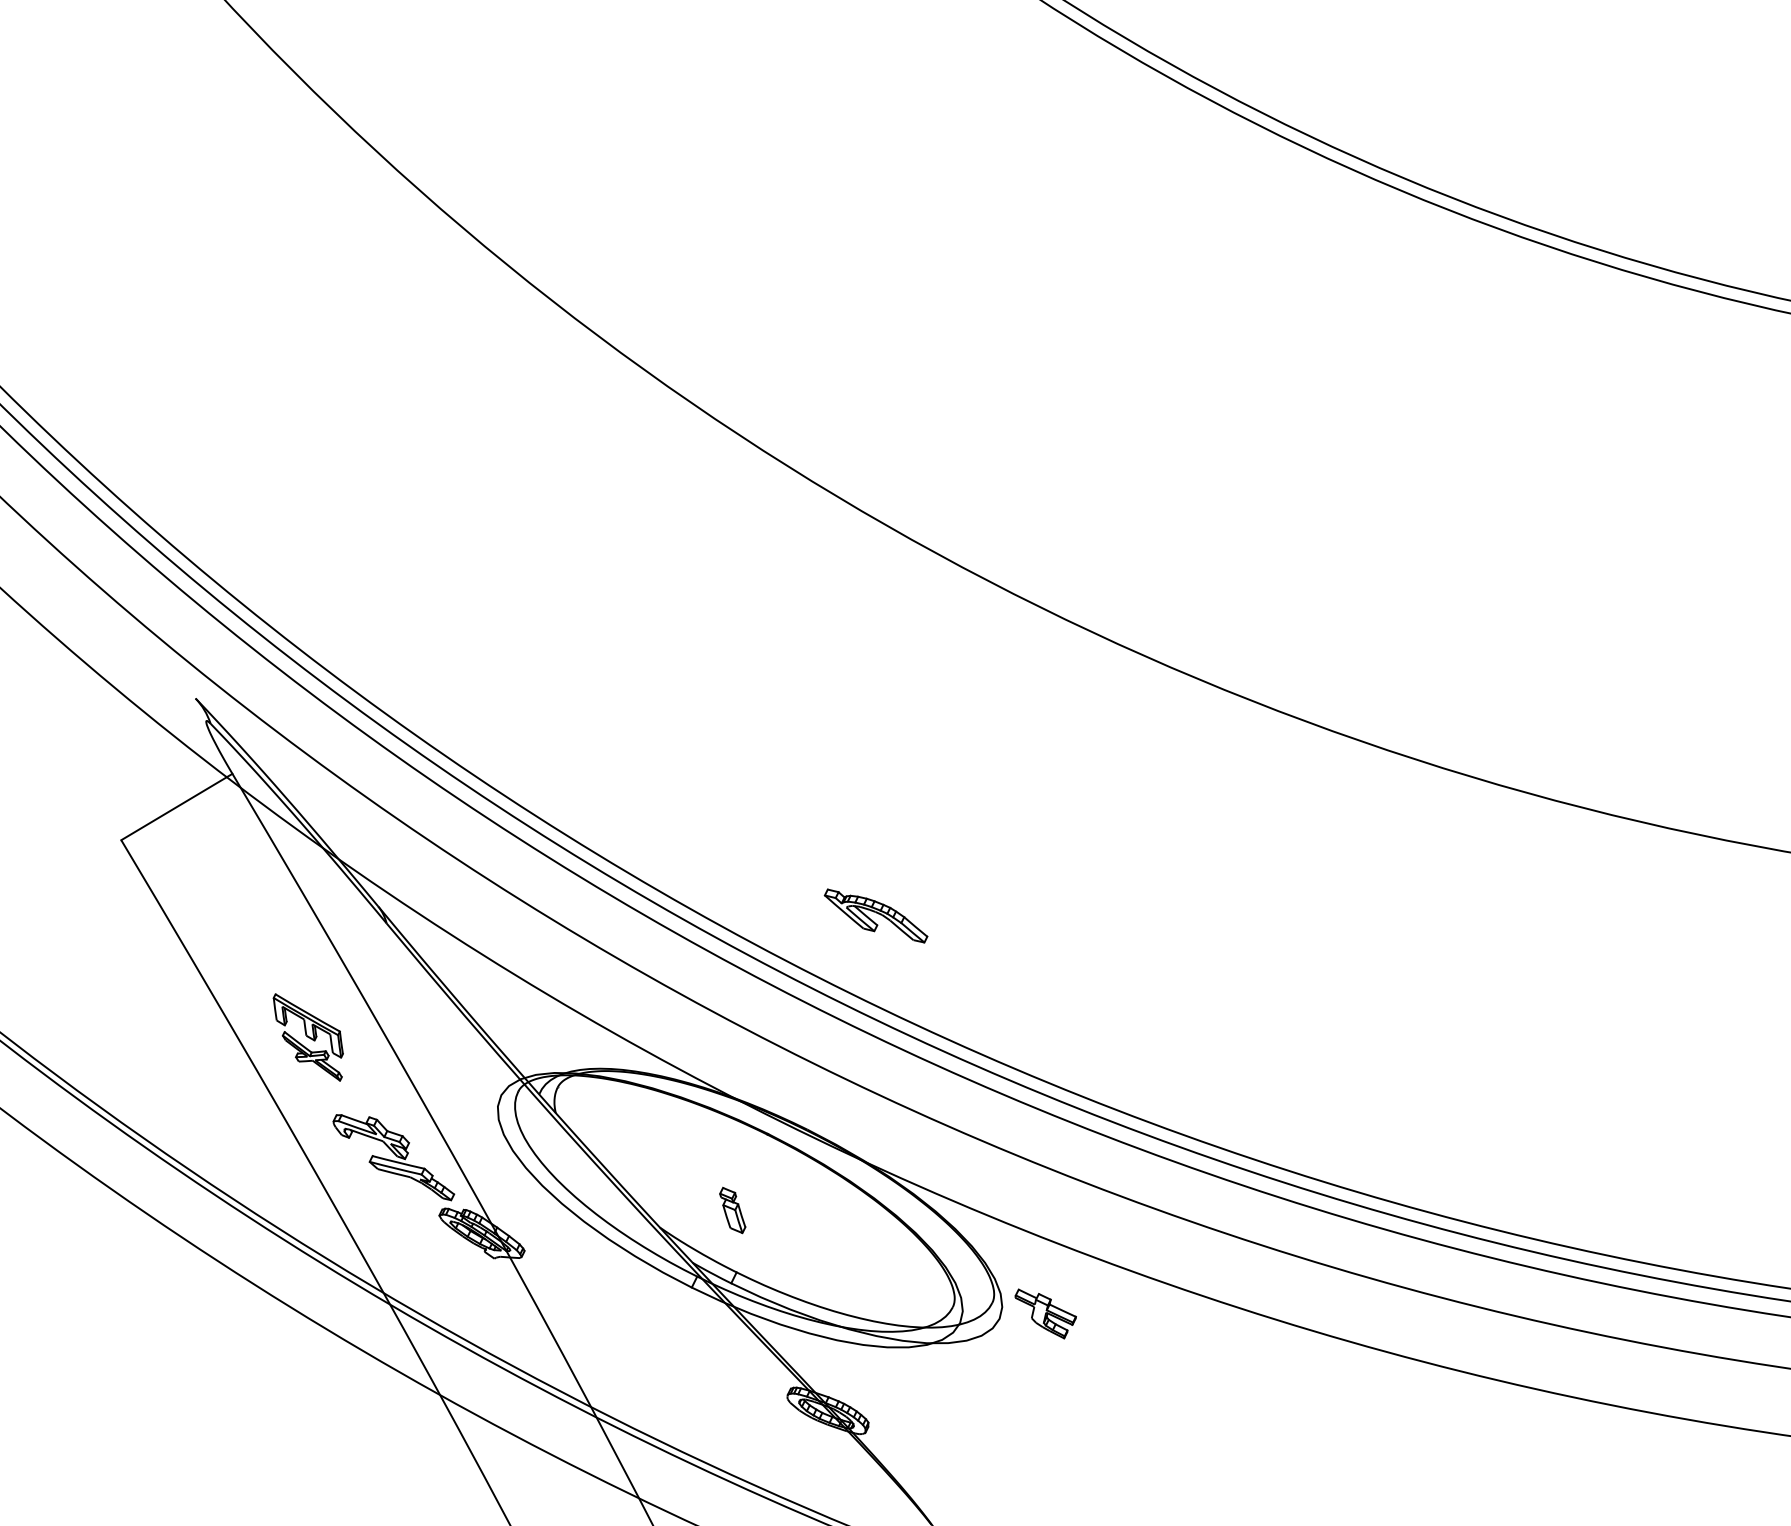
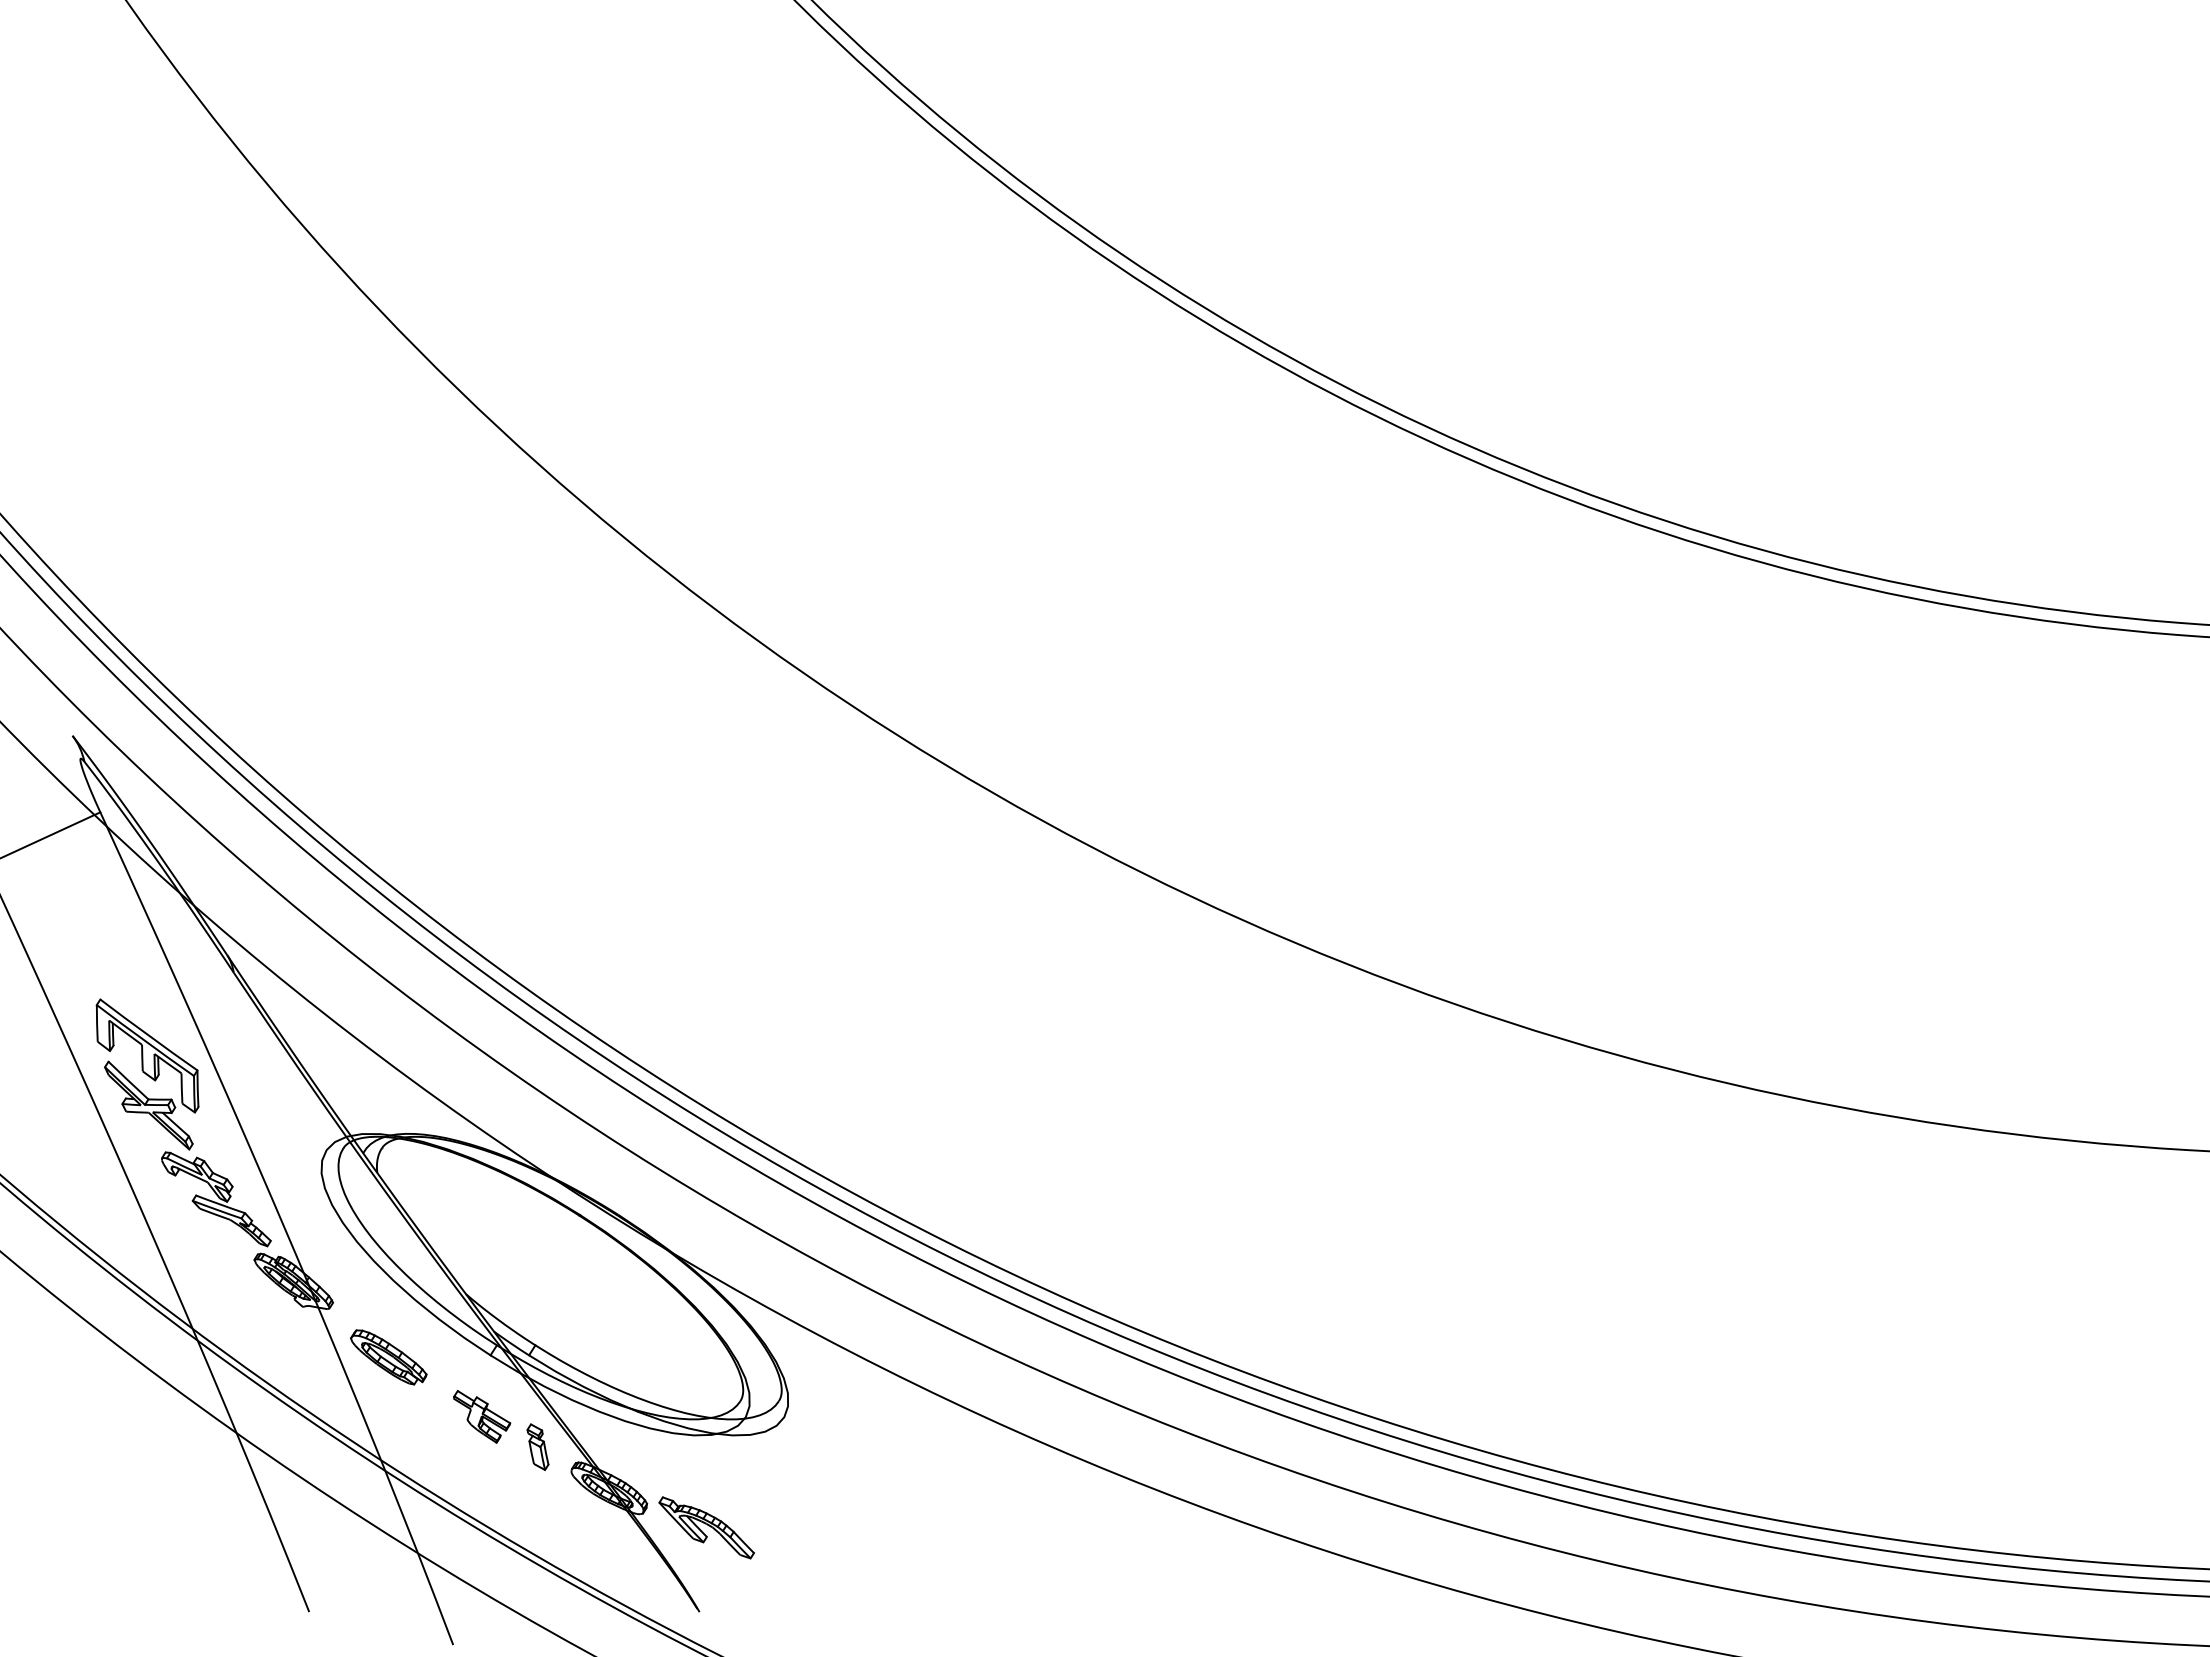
part: (875, 915) -> (706, 1527), moved
part: (309, 1037) -> (147, 1074), size x1.67
part: (732, 1209) -> (537, 1446), moved
part: (587, 1300) -> (388, 1357), added
part: (1046, 1313) -> (482, 1416), moved

